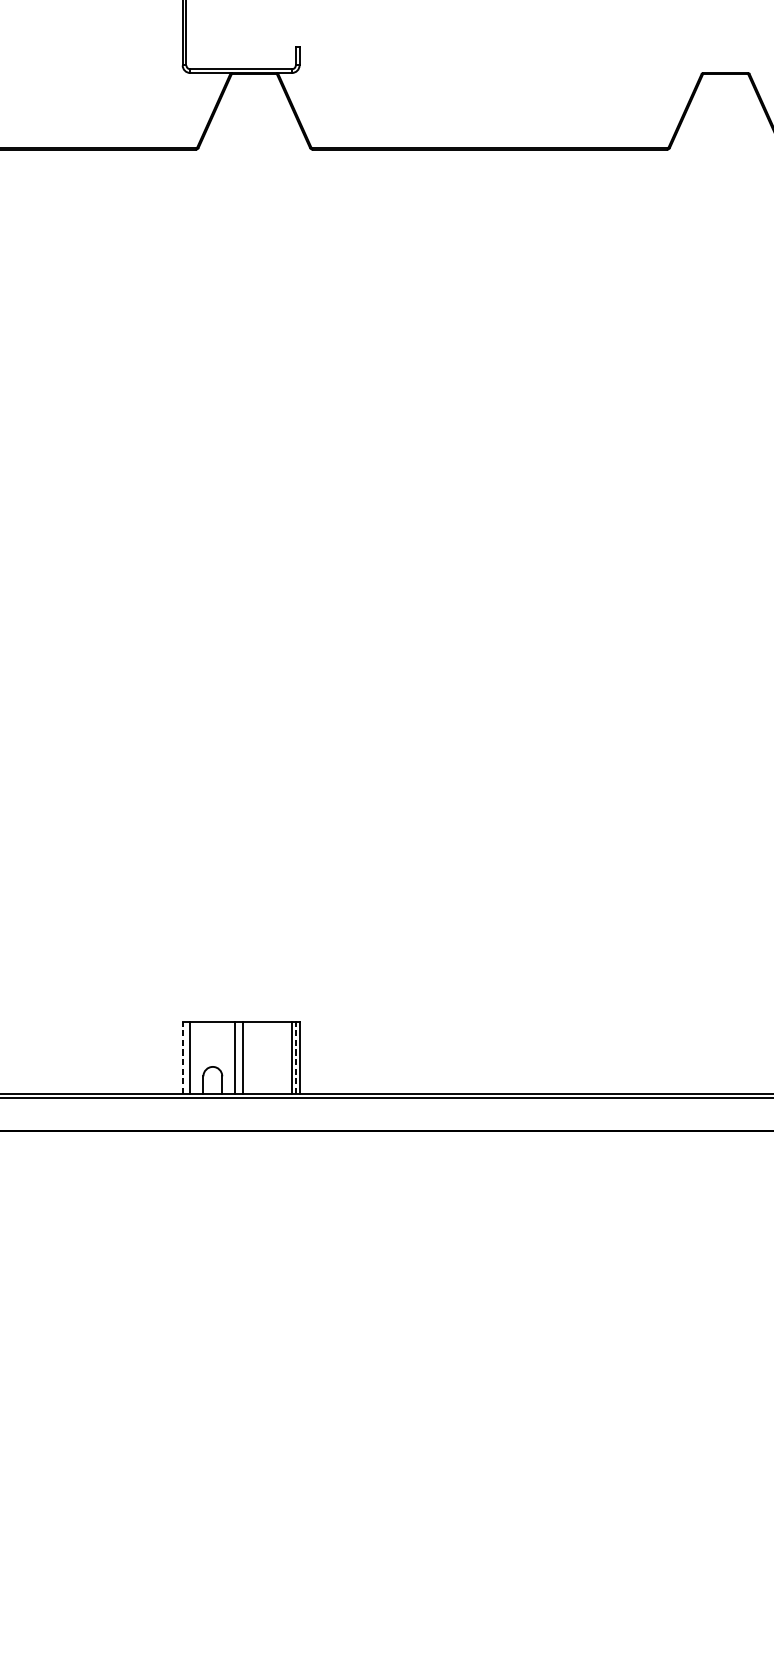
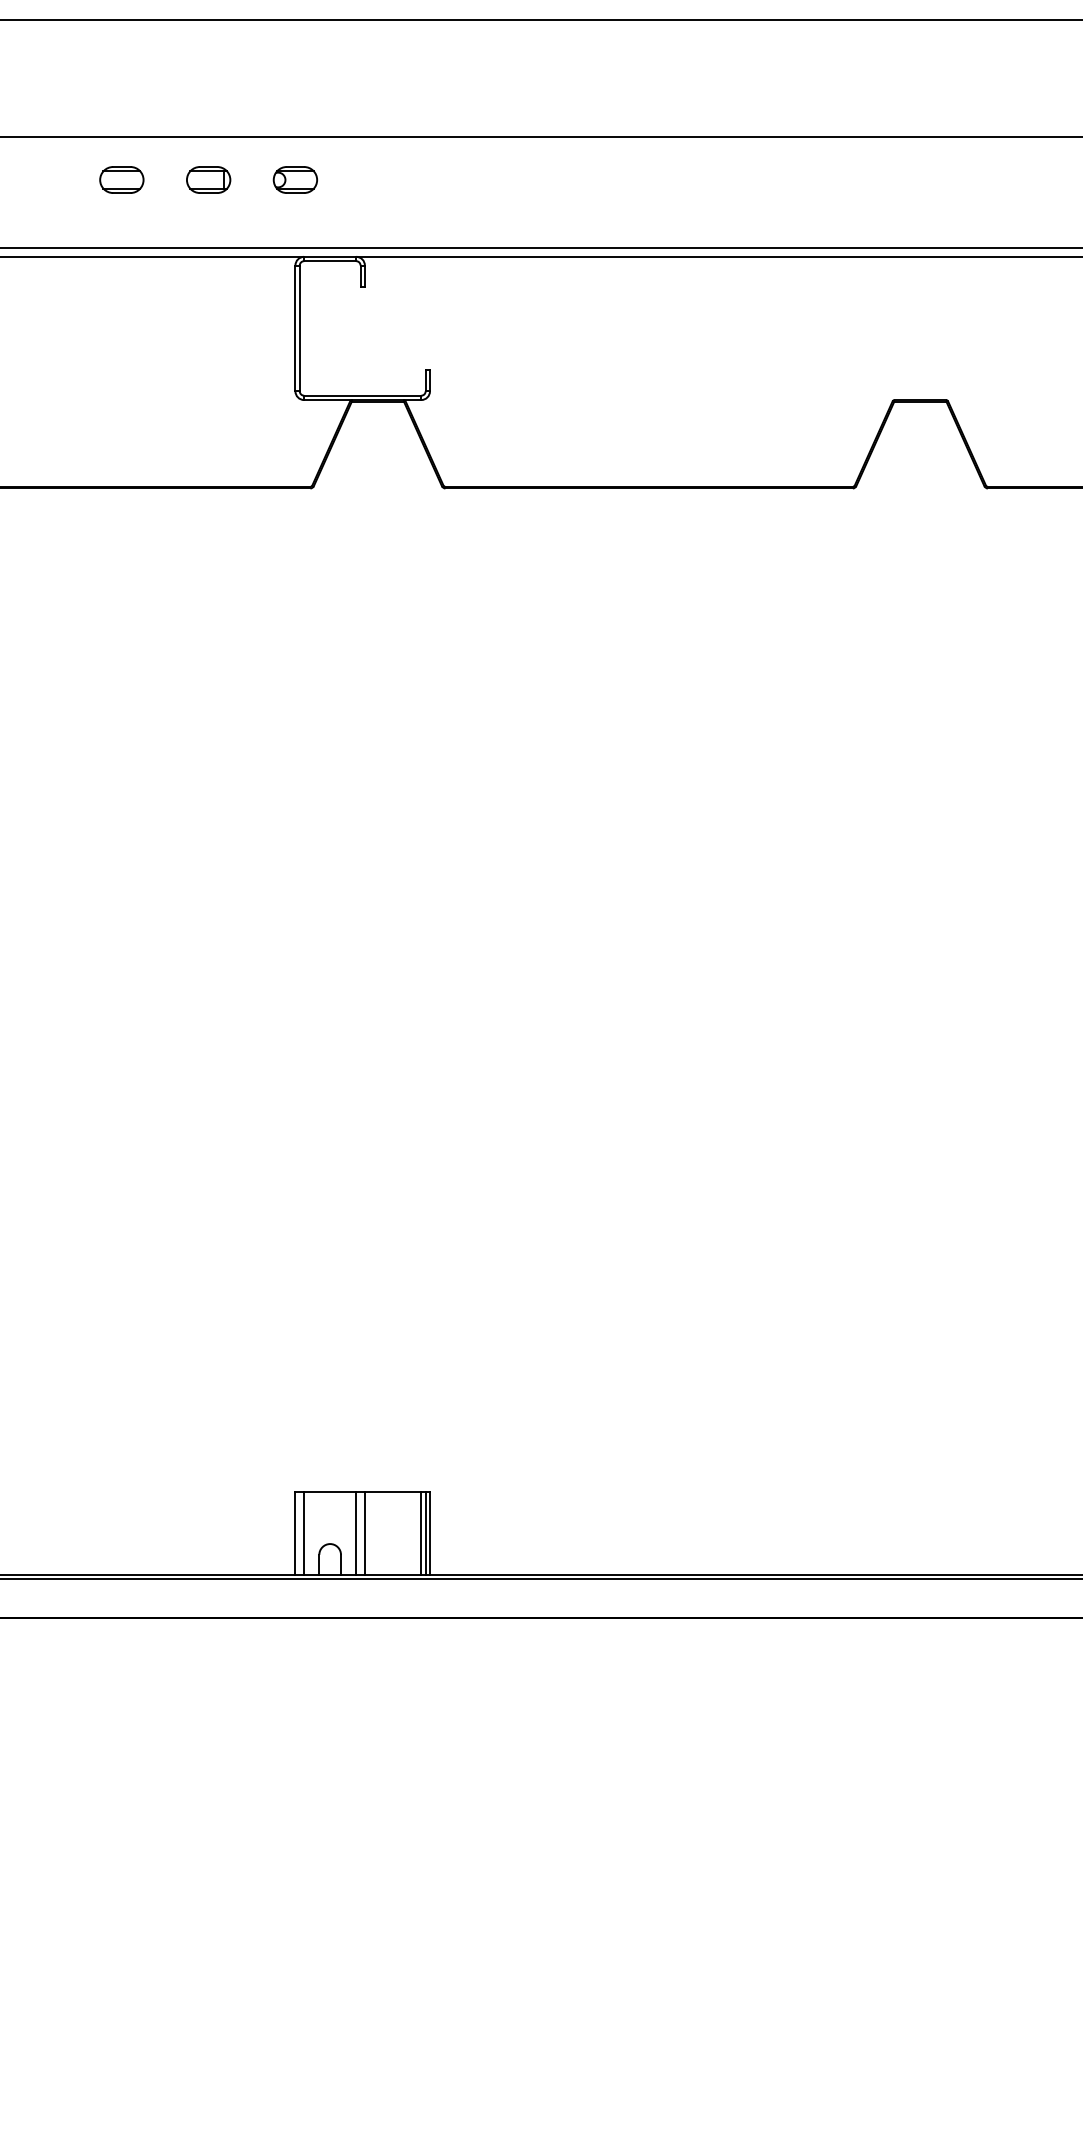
line: (182, 1056) -> (295, 1532), dashed -> solid
line: (295, 1056) -> (425, 1532), dashed -> solid

